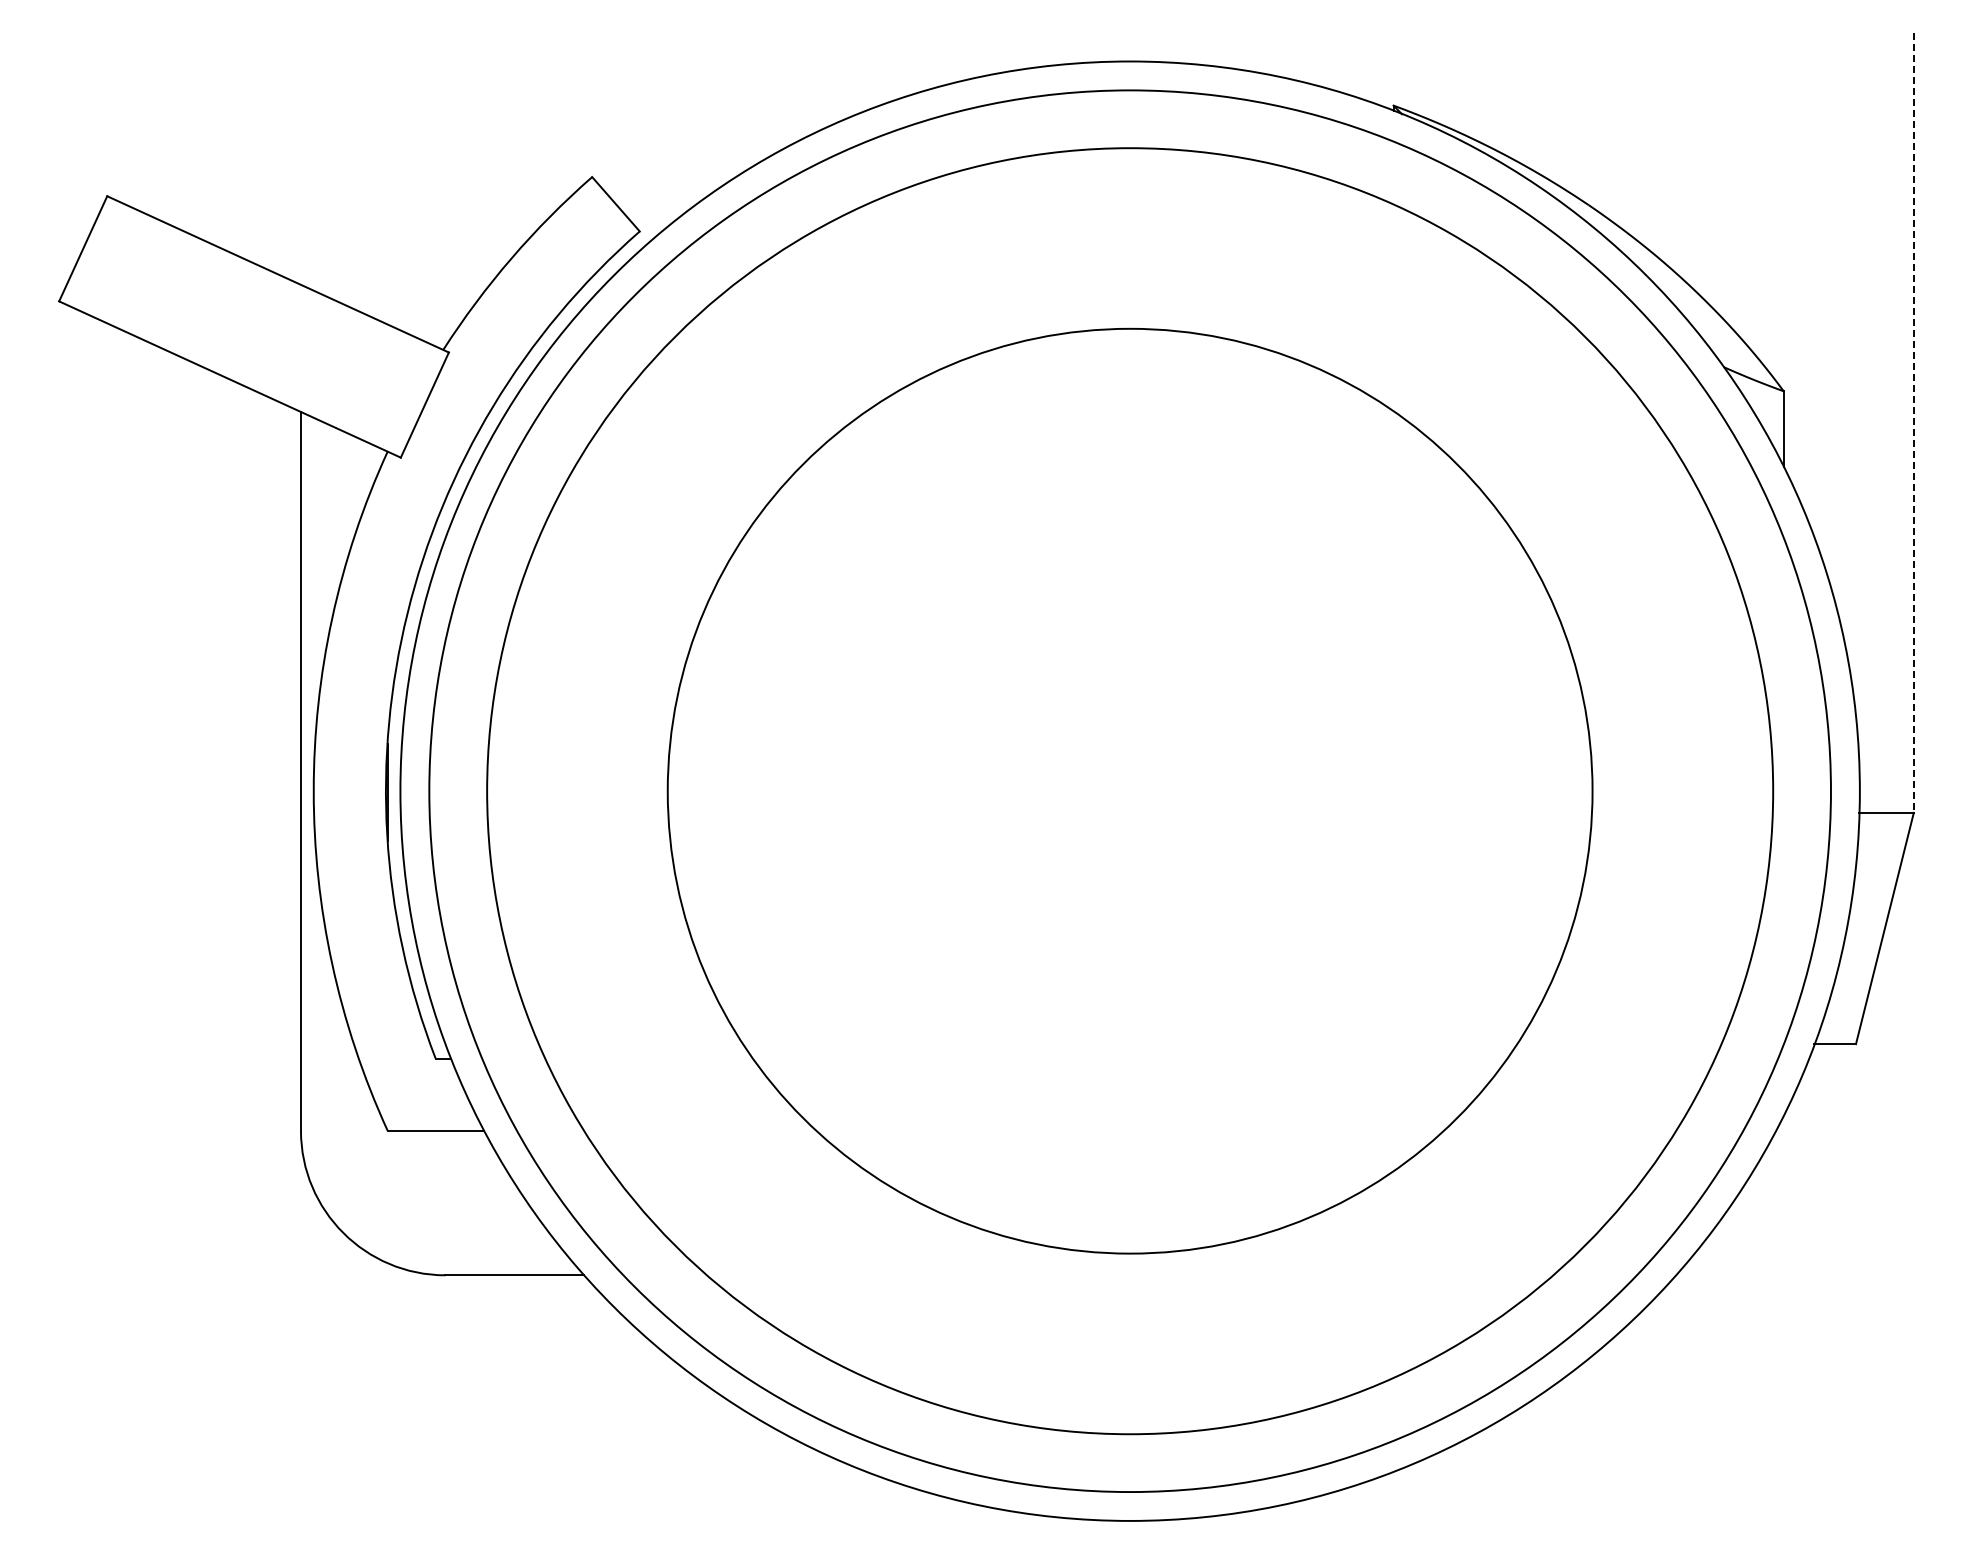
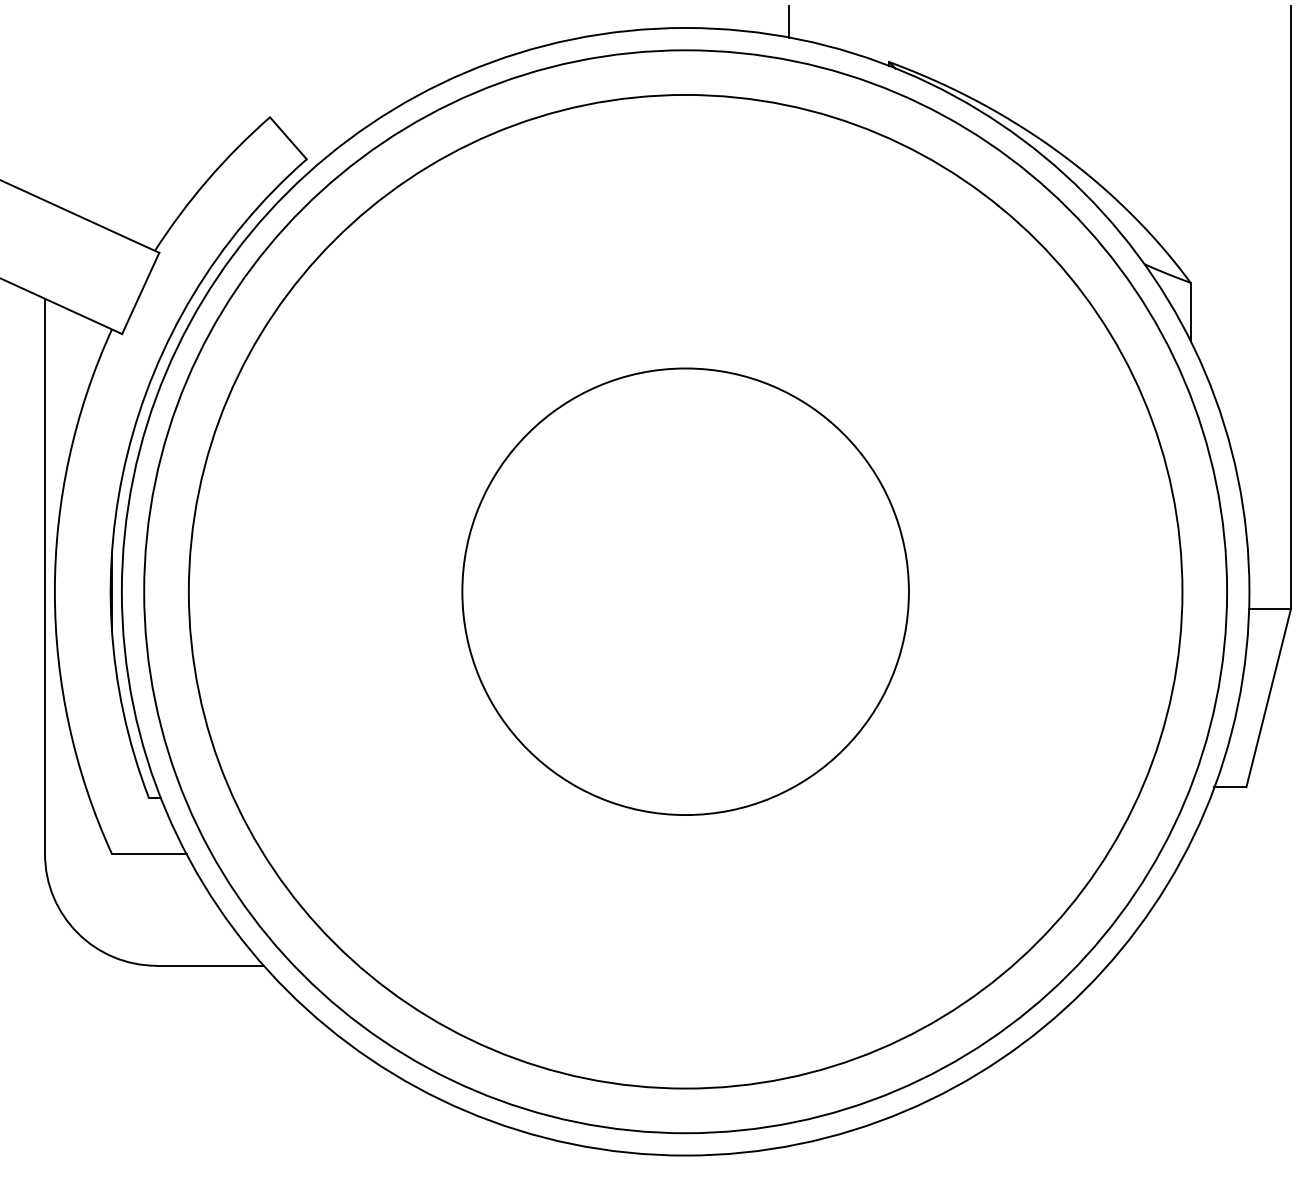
line: (1263, 52) -> (788, 21), added
line: (1913, 423) -> (1290, 307), dashed -> solid
circle: (1130, 791) -> (685, 591), size x0.62

